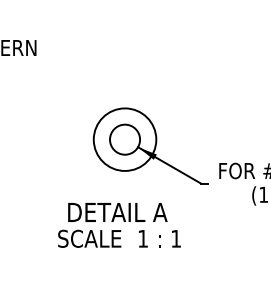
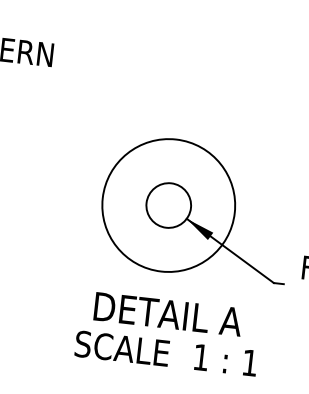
circle: (124, 139) -> (167, 205), size x1.43
text: (119, 225) -> (168, 333), moved

